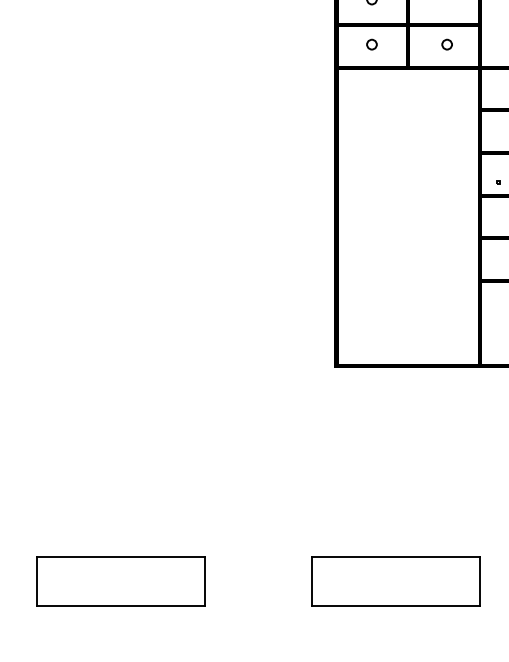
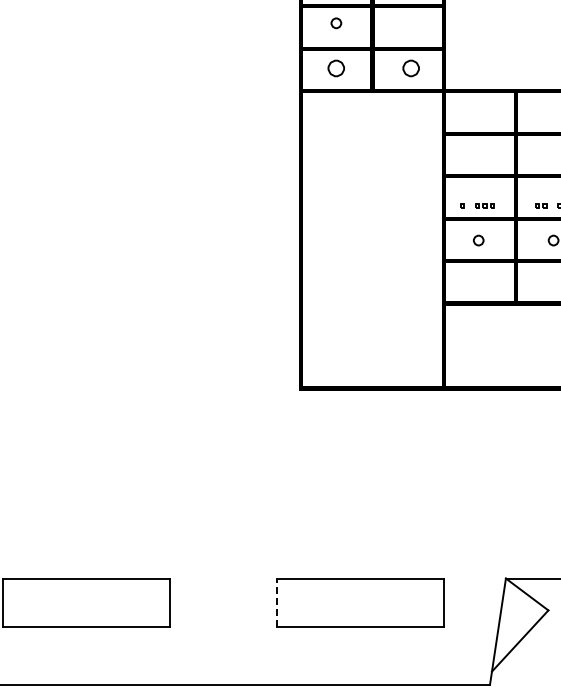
part: (372, 43) -> (336, 67), size x1.6
part: (447, 43) -> (411, 67), size x1.6
line: (311, 580) -> (276, 602), solid -> dashed

